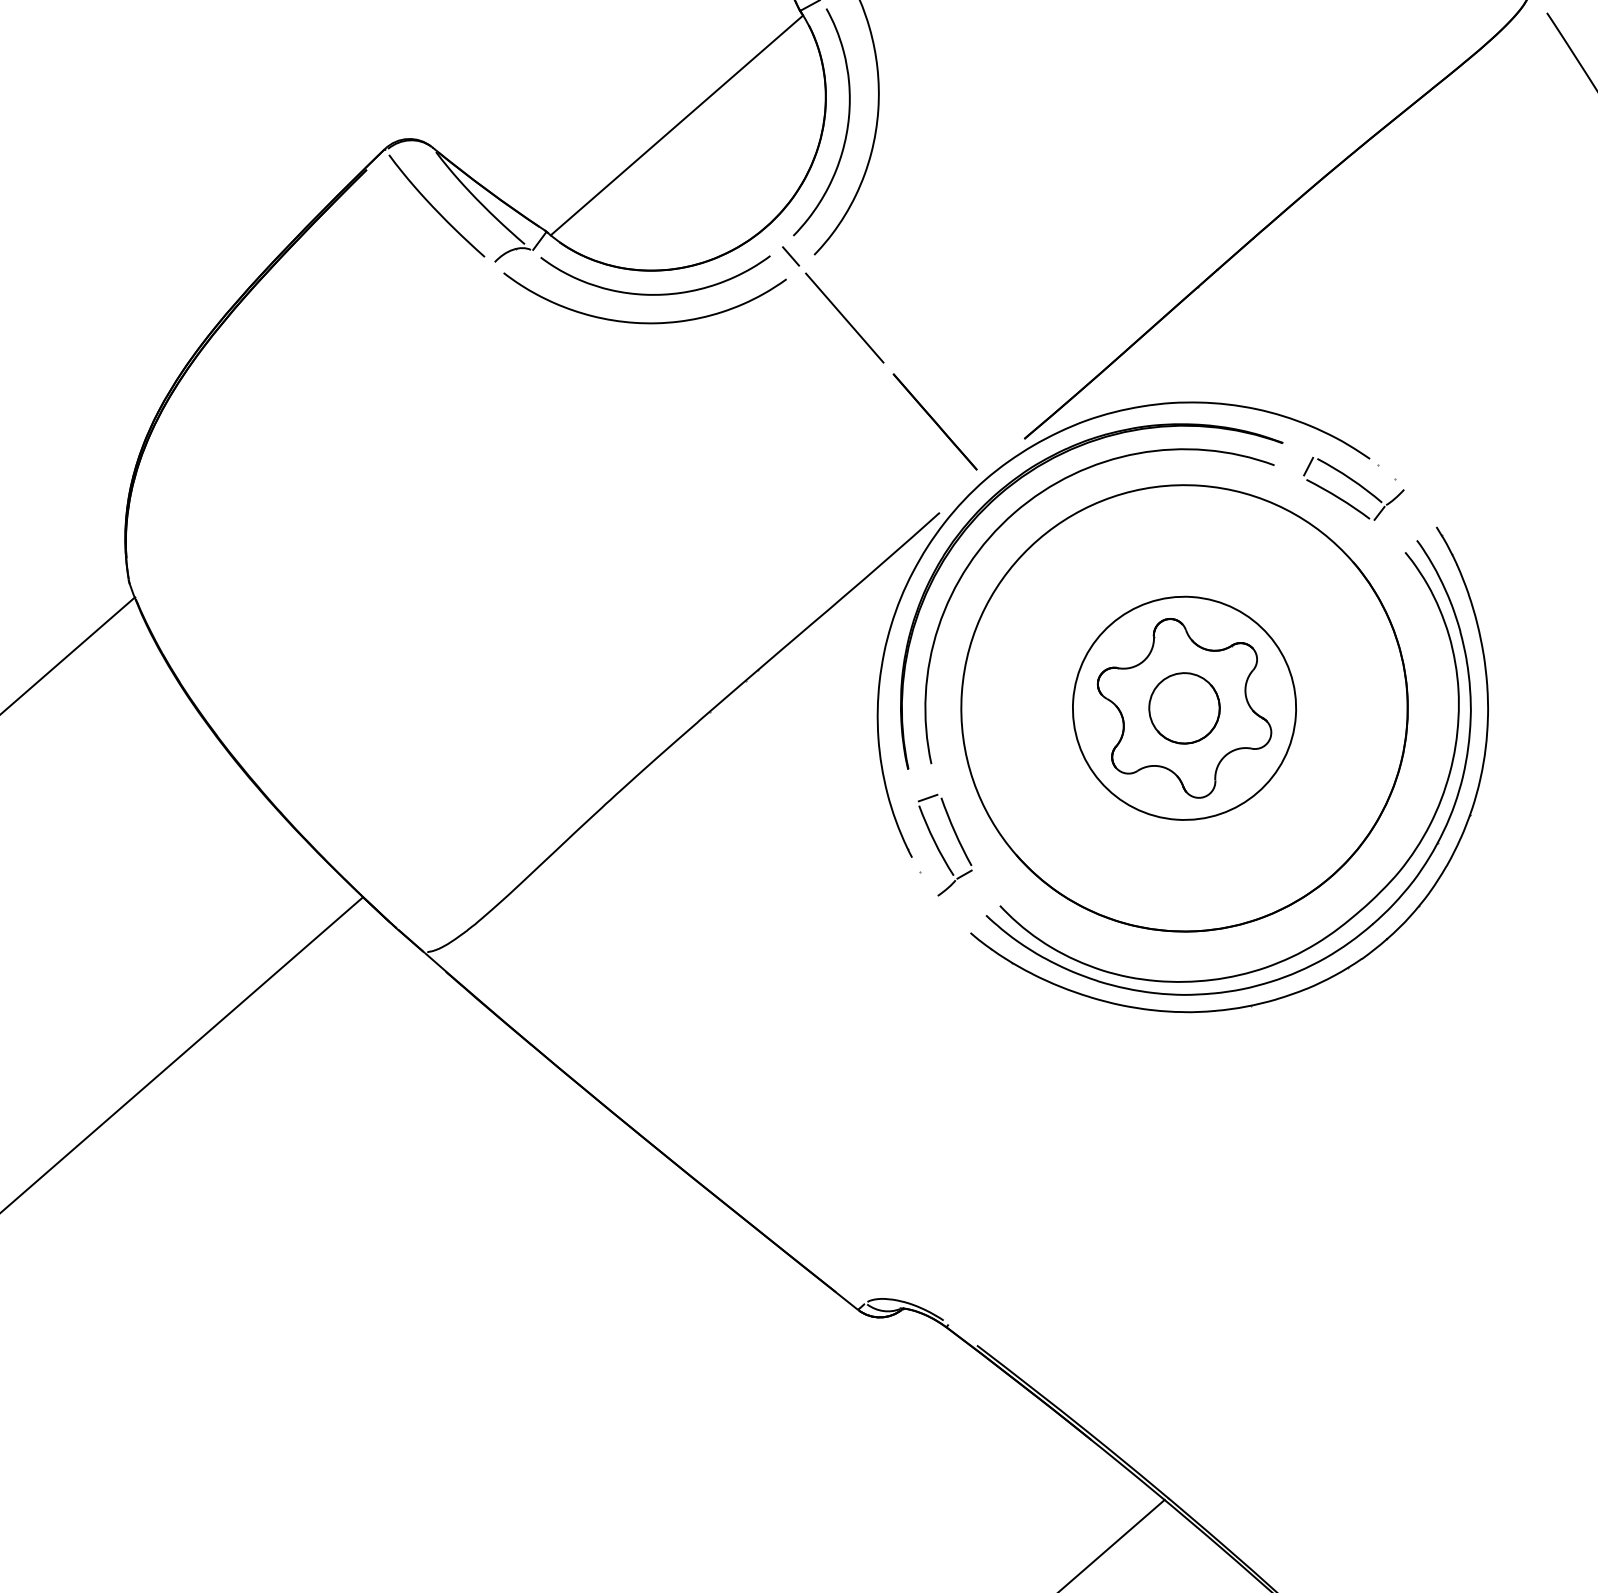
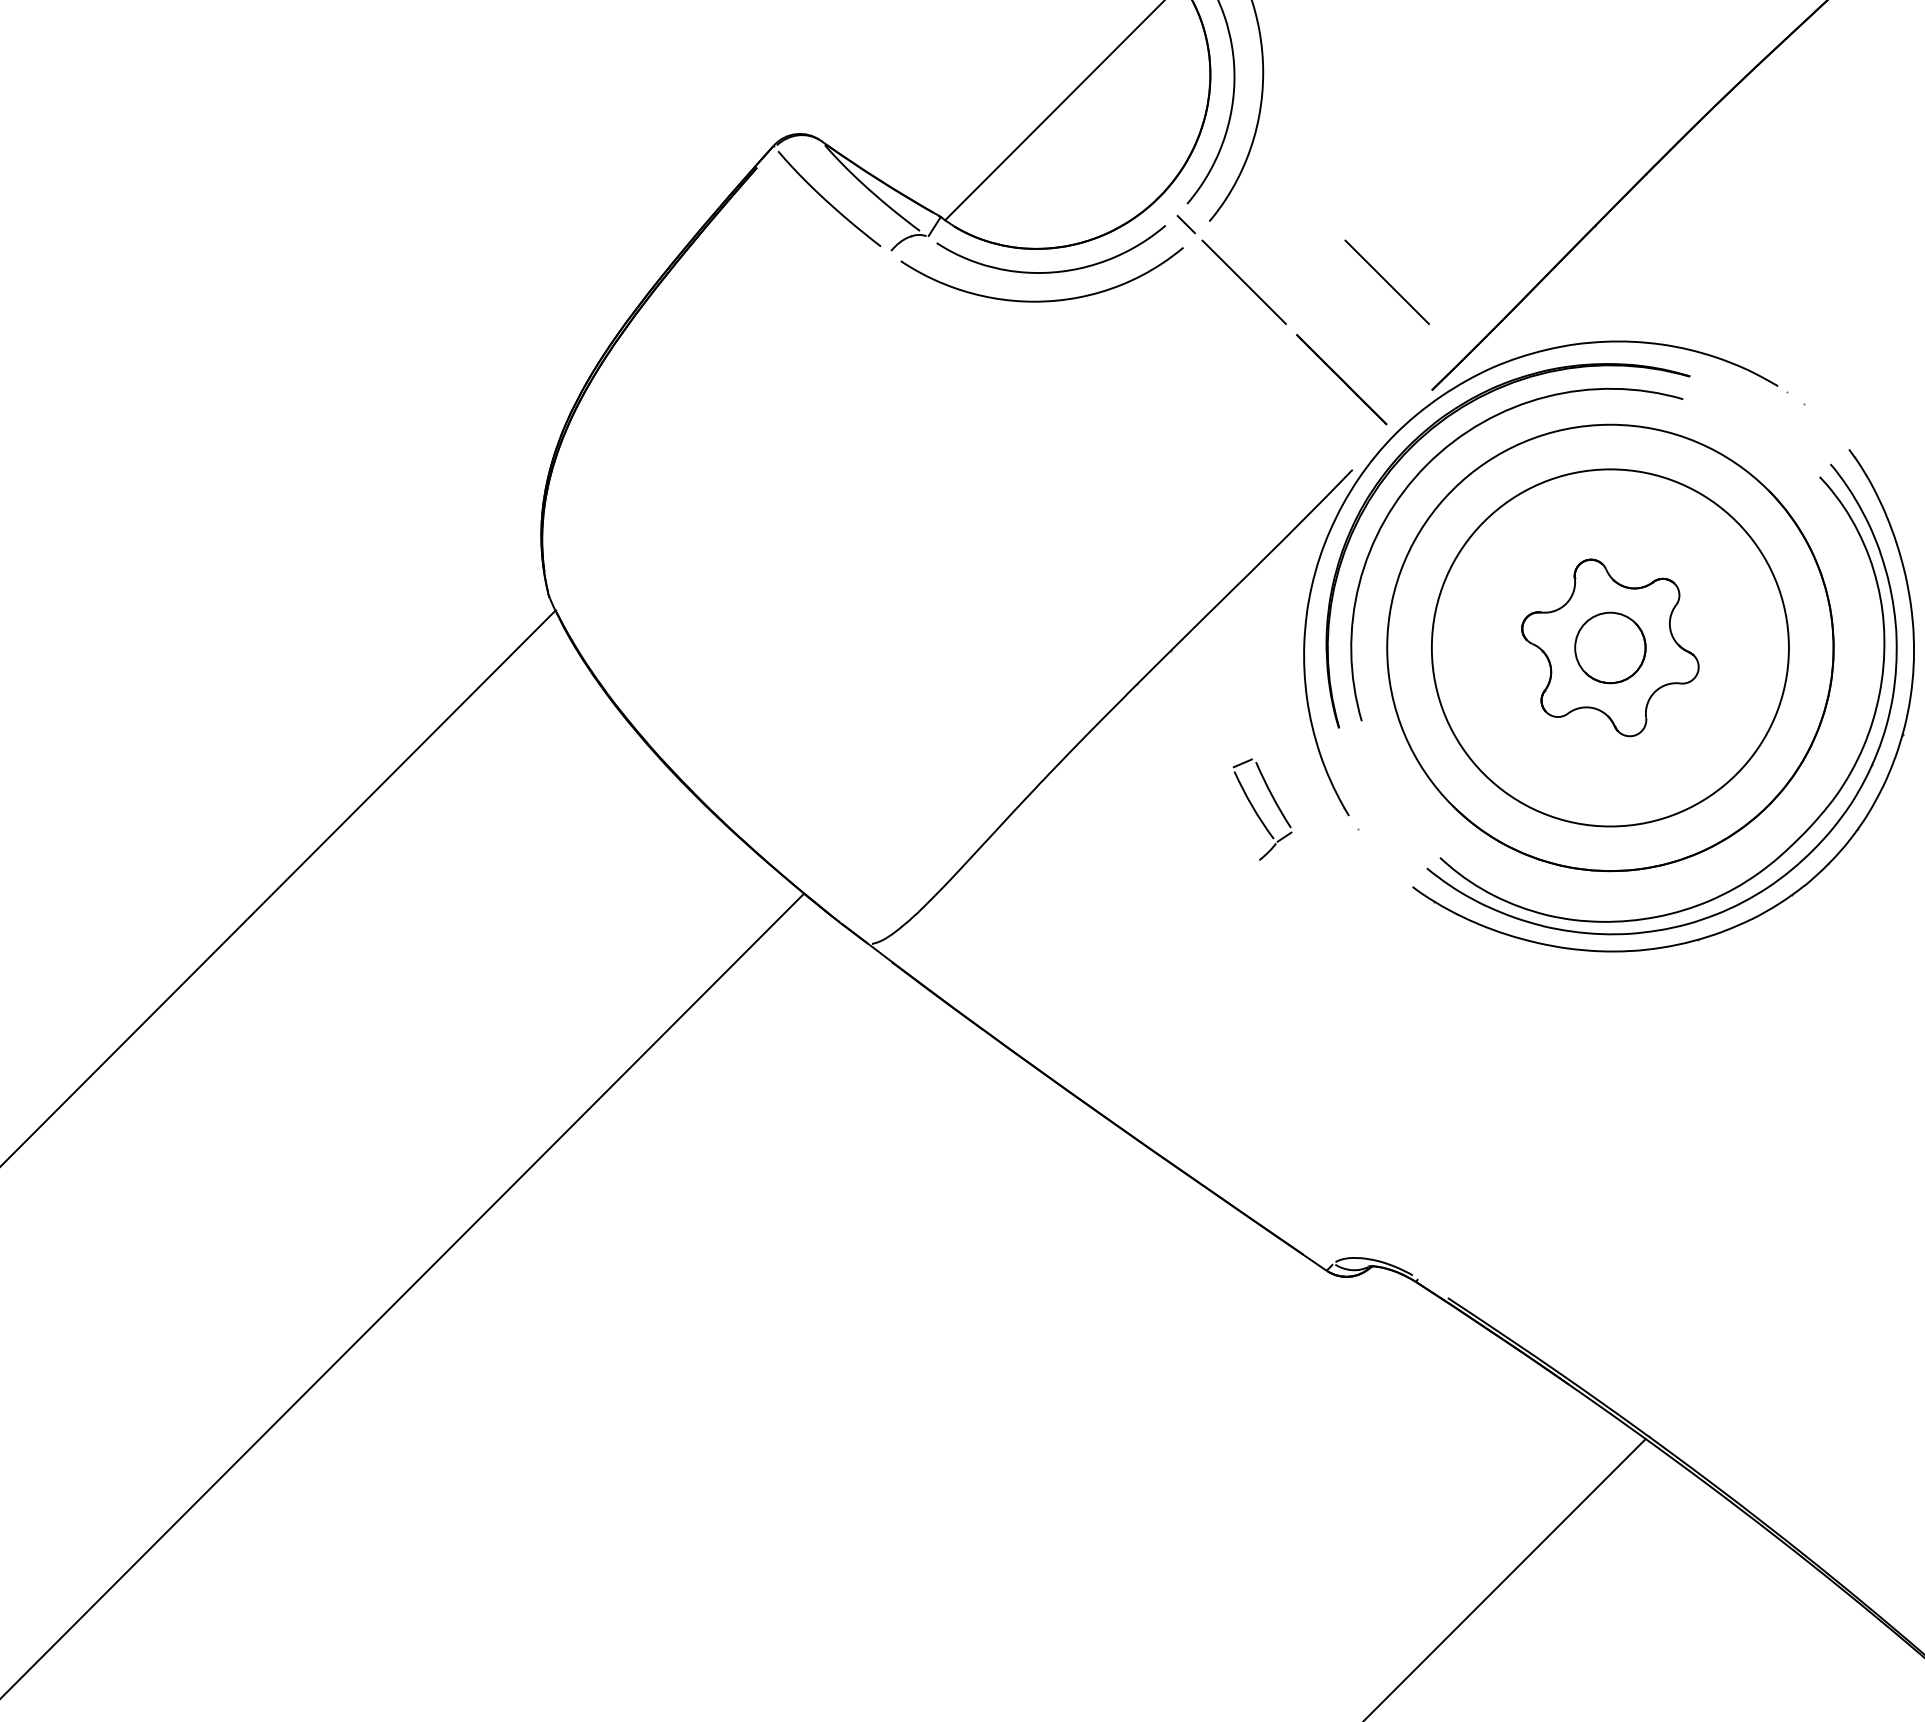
line: (986, 327) -> (1386, 281), added
part: (1353, 489) -> (1763, 417), removed
circle: (1183, 707) -> (1609, 647), size x1.6
part: (944, 845) -> (1262, 809), moved

